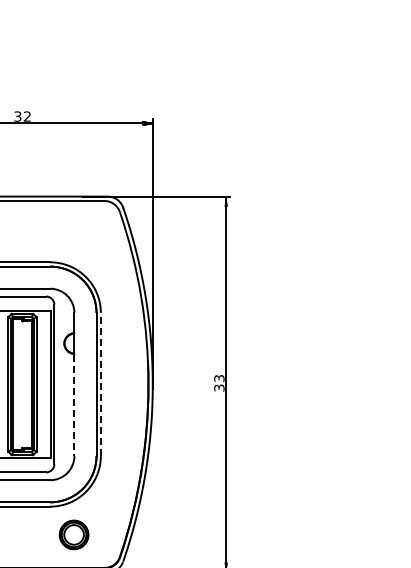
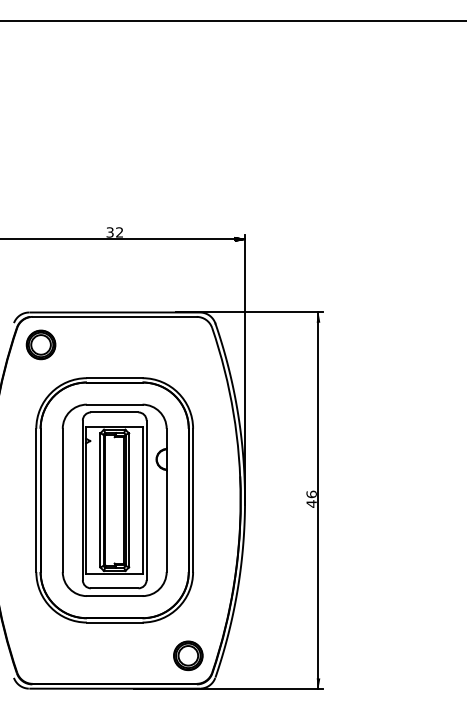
text: (219, 382) -> (311, 498), 33 -> 46
line: (101, 384) -> (193, 500), dashed -> solid
line: (74, 405) -> (166, 521), dashed -> solid
part: (74, 534) -> (188, 655), moved

